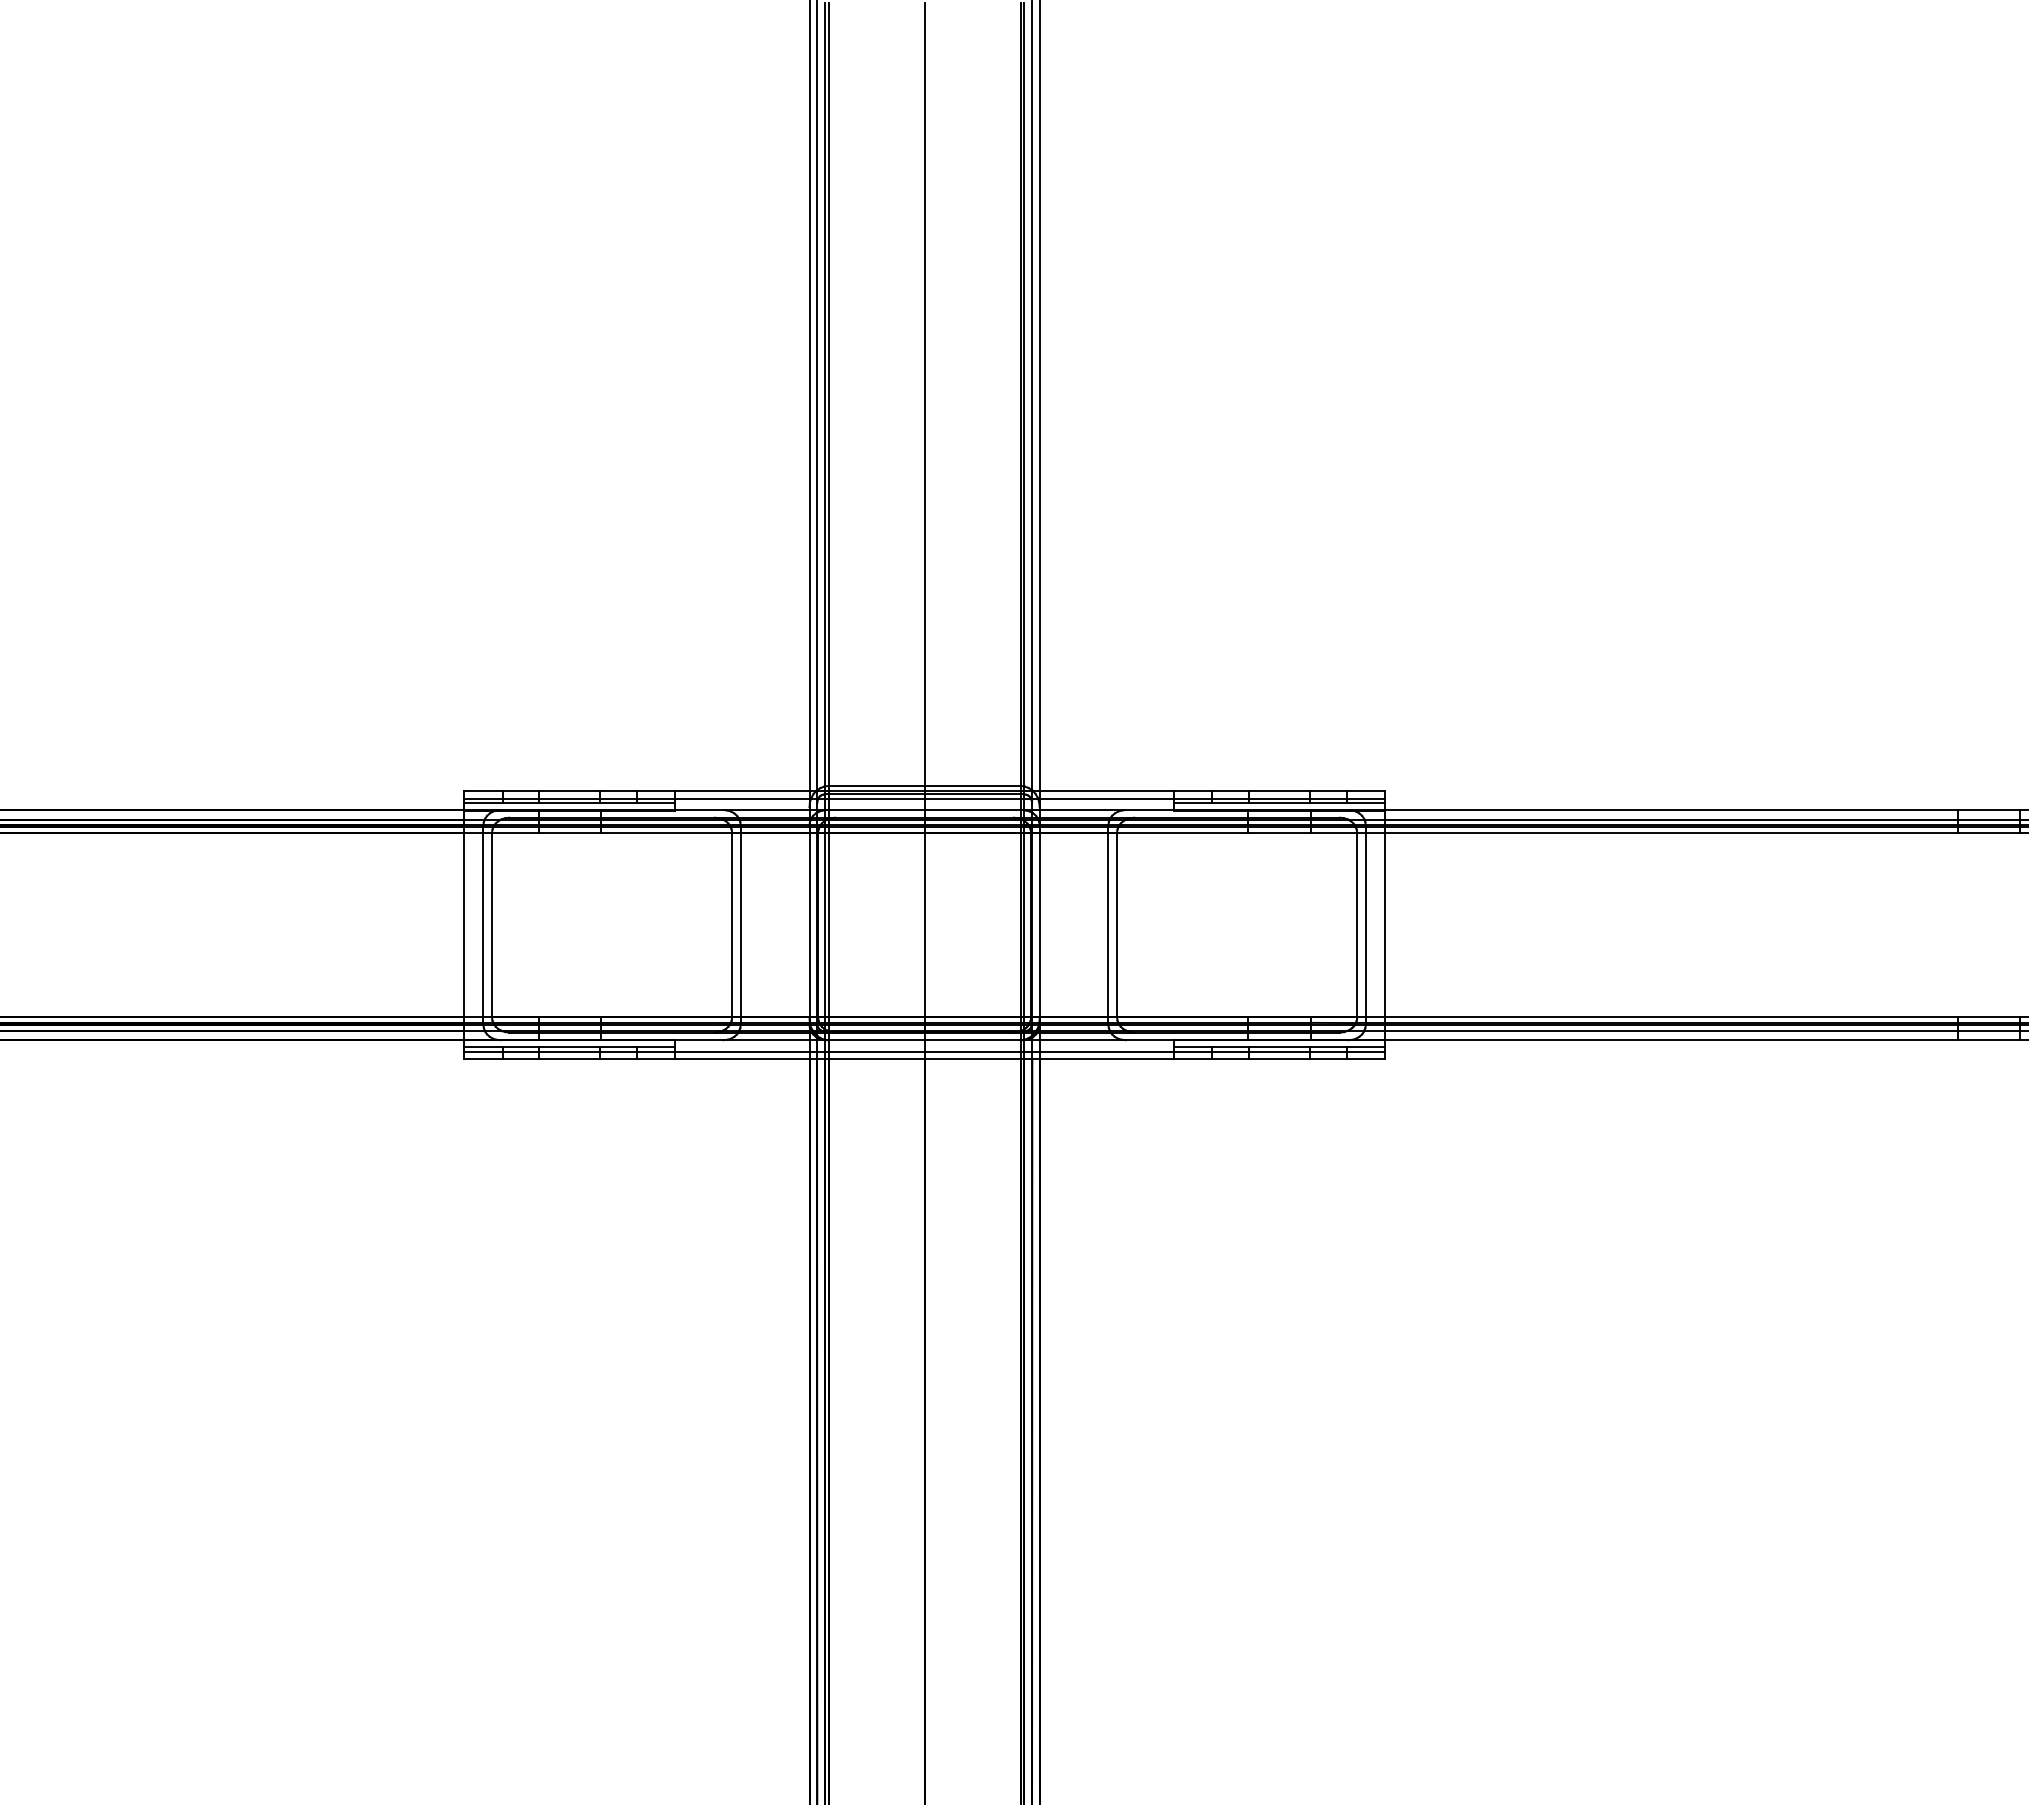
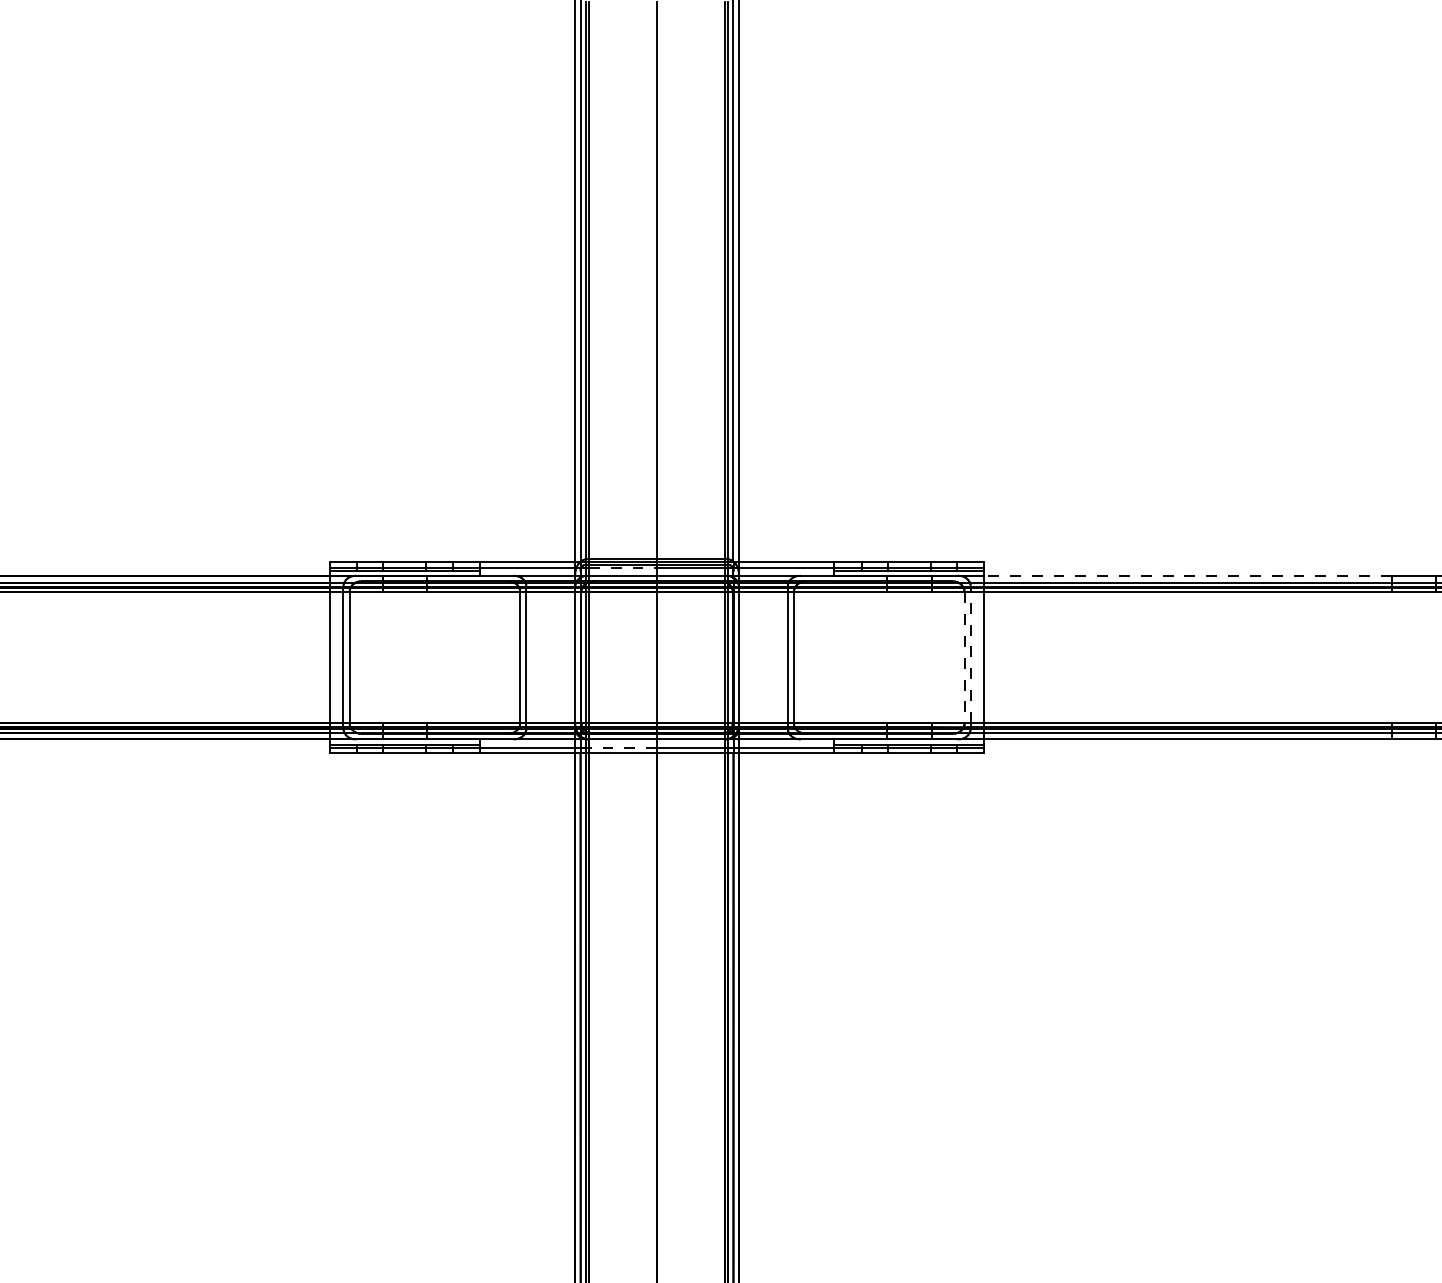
line: (876, 798) -> (622, 567), solid -> dashed
line: (1671, 810) -> (1188, 576), solid -> dashed
line: (1357, 925) -> (964, 657), solid -> dashed
line: (1365, 925) -> (970, 657), solid -> dashed
line: (876, 1051) -> (622, 747), solid -> dashed

